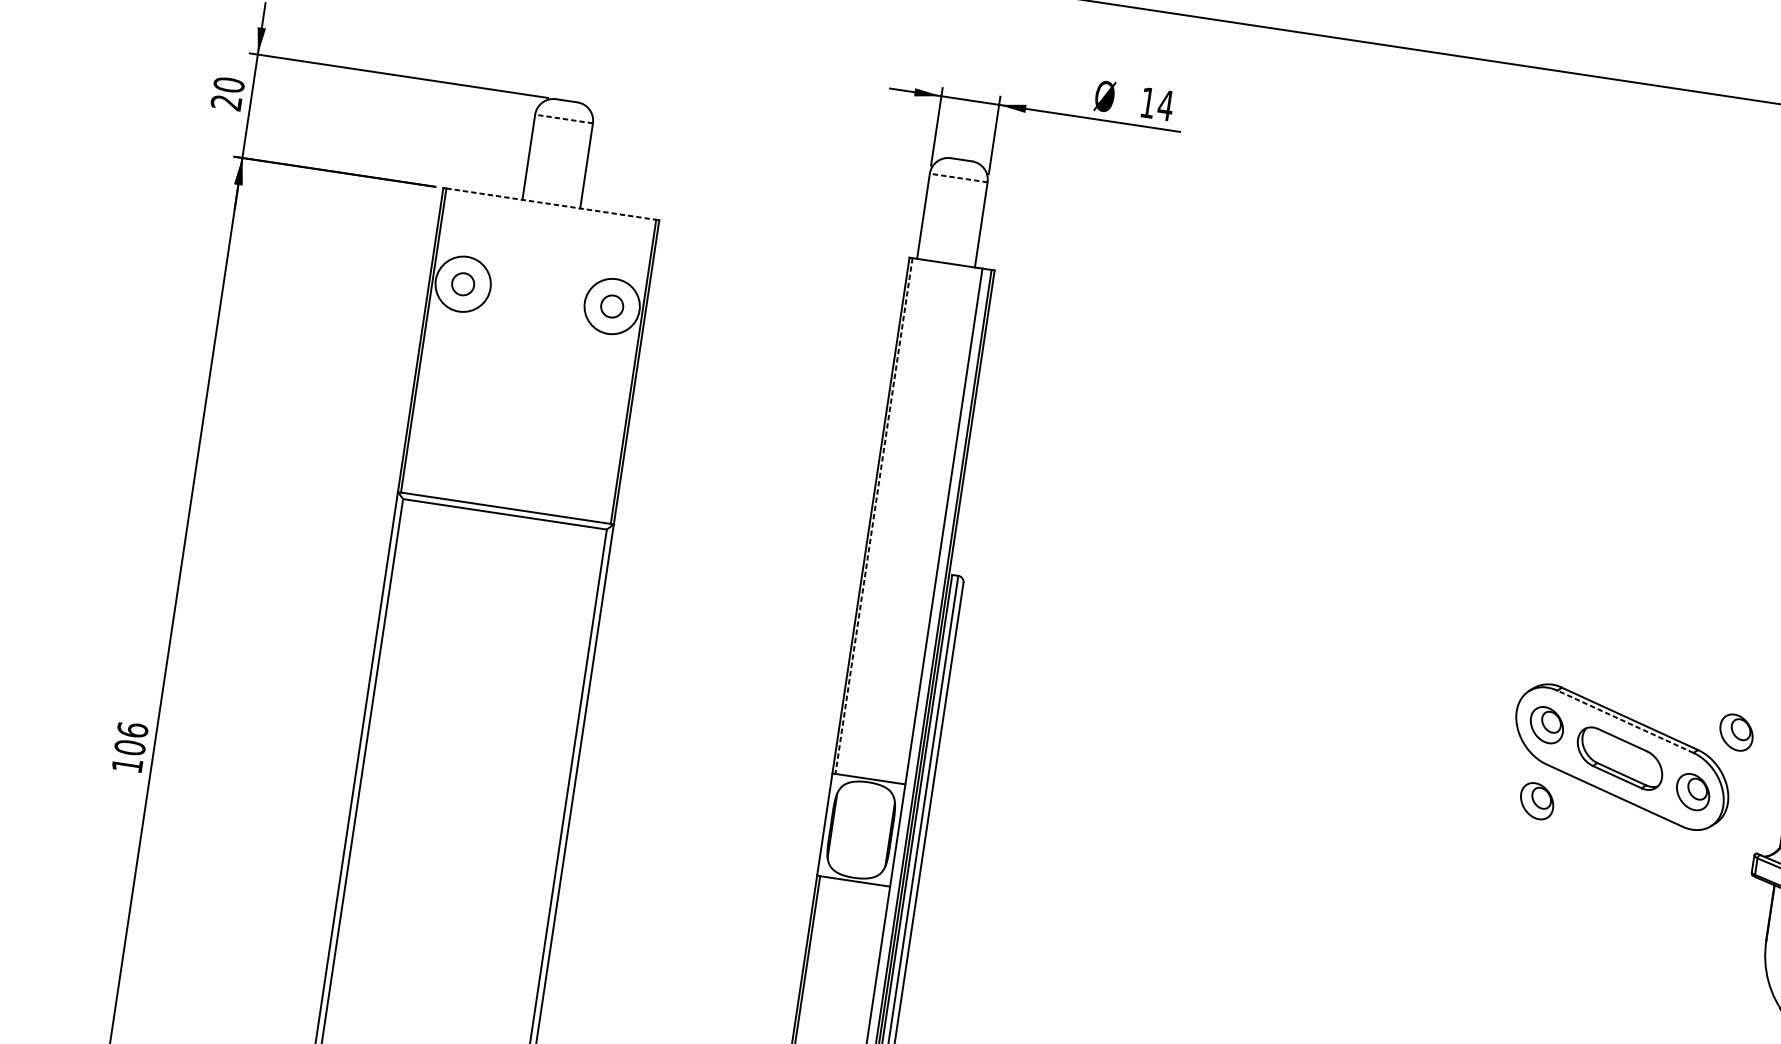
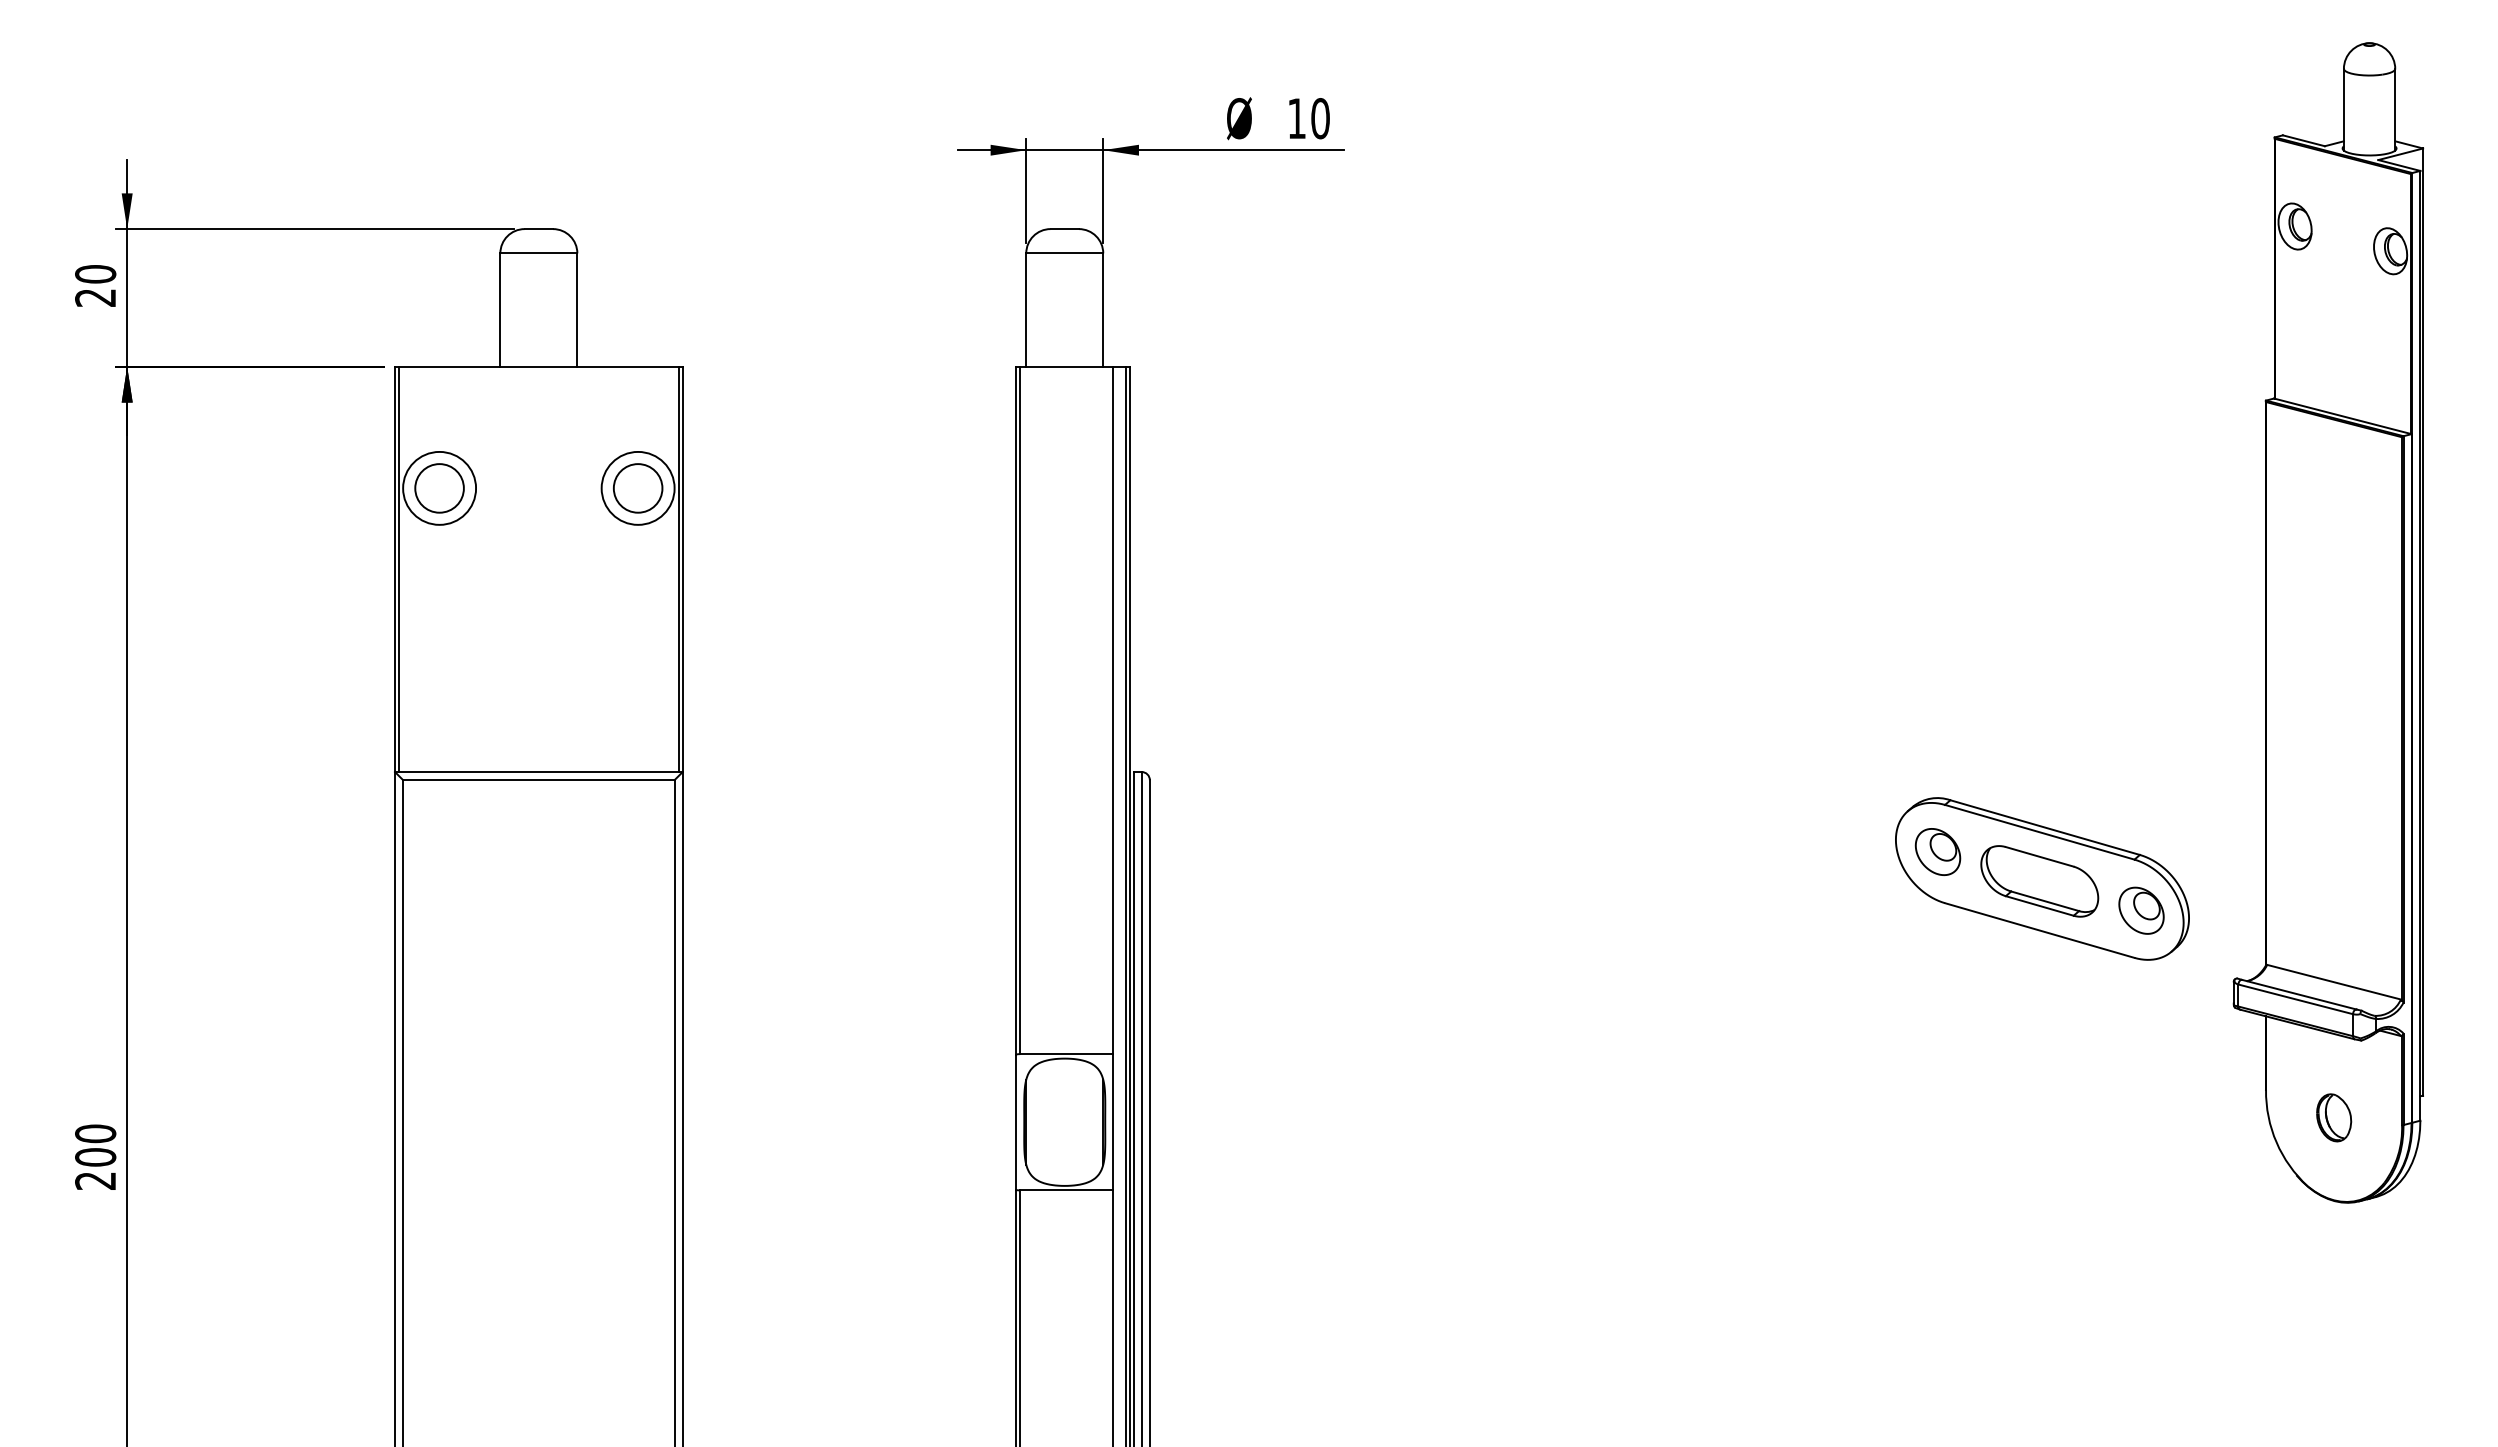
text: (1165, 105) -> (1320, 118), 14 -> 10
line: (563, 119) -> (538, 253), dashed -> solid
line: (958, 178) -> (1064, 253), dashed -> solid
line: (551, 203) -> (538, 366), dashed -> solid
circle: (463, 284) -> (439, 488), size x1.67
circle: (611, 306) -> (637, 488), size x1.67
line: (874, 516) -> (1020, 710), dashed -> solid
line: (1625, 721) -> (2039, 832), dashed -> solid
part: (1736, 732) -> (2186, 824), removed
text: (130, 747) -> (95, 1156), 106 -> 200
part: (1536, 800) -> (1939, 952), removed

